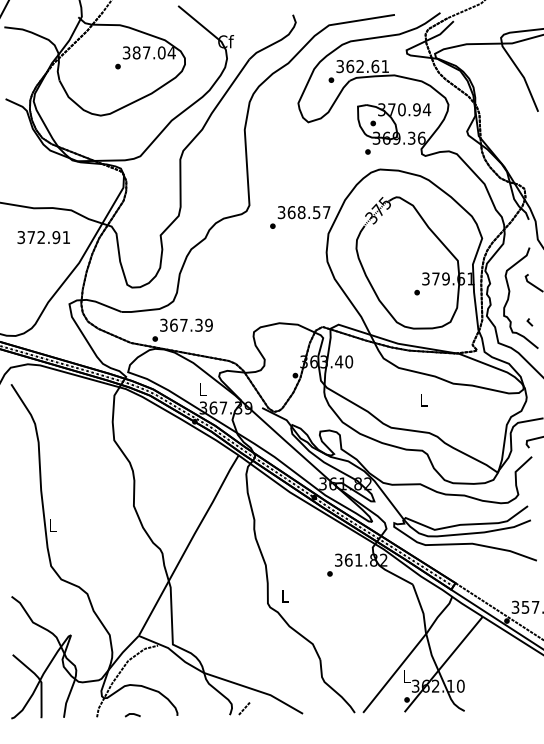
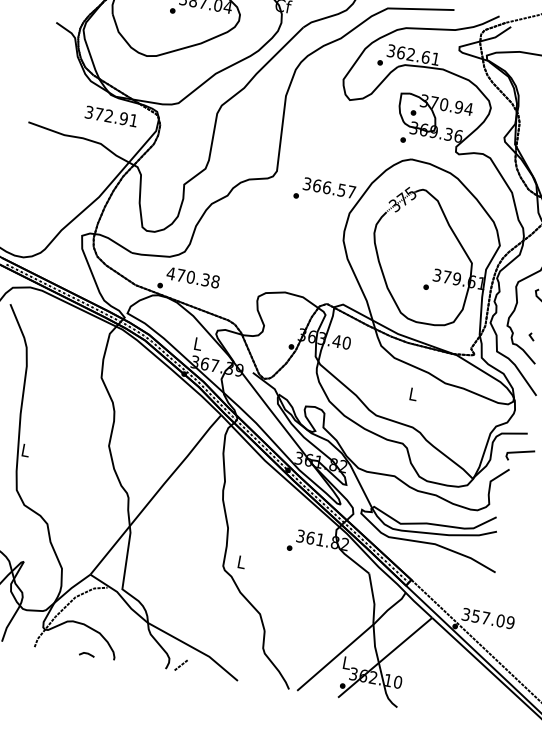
text: (301, 212) -> (326, 187), 368.57 -> 366.57
text: (43, 237) -> (111, 116), moved
text: (185, 324) -> (192, 276), 367.39 -> 470.38
line: (132, 714) -> (86, 653), moved

